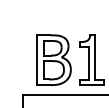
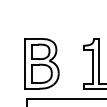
part: (53, 59) -> (41, 63), moved

